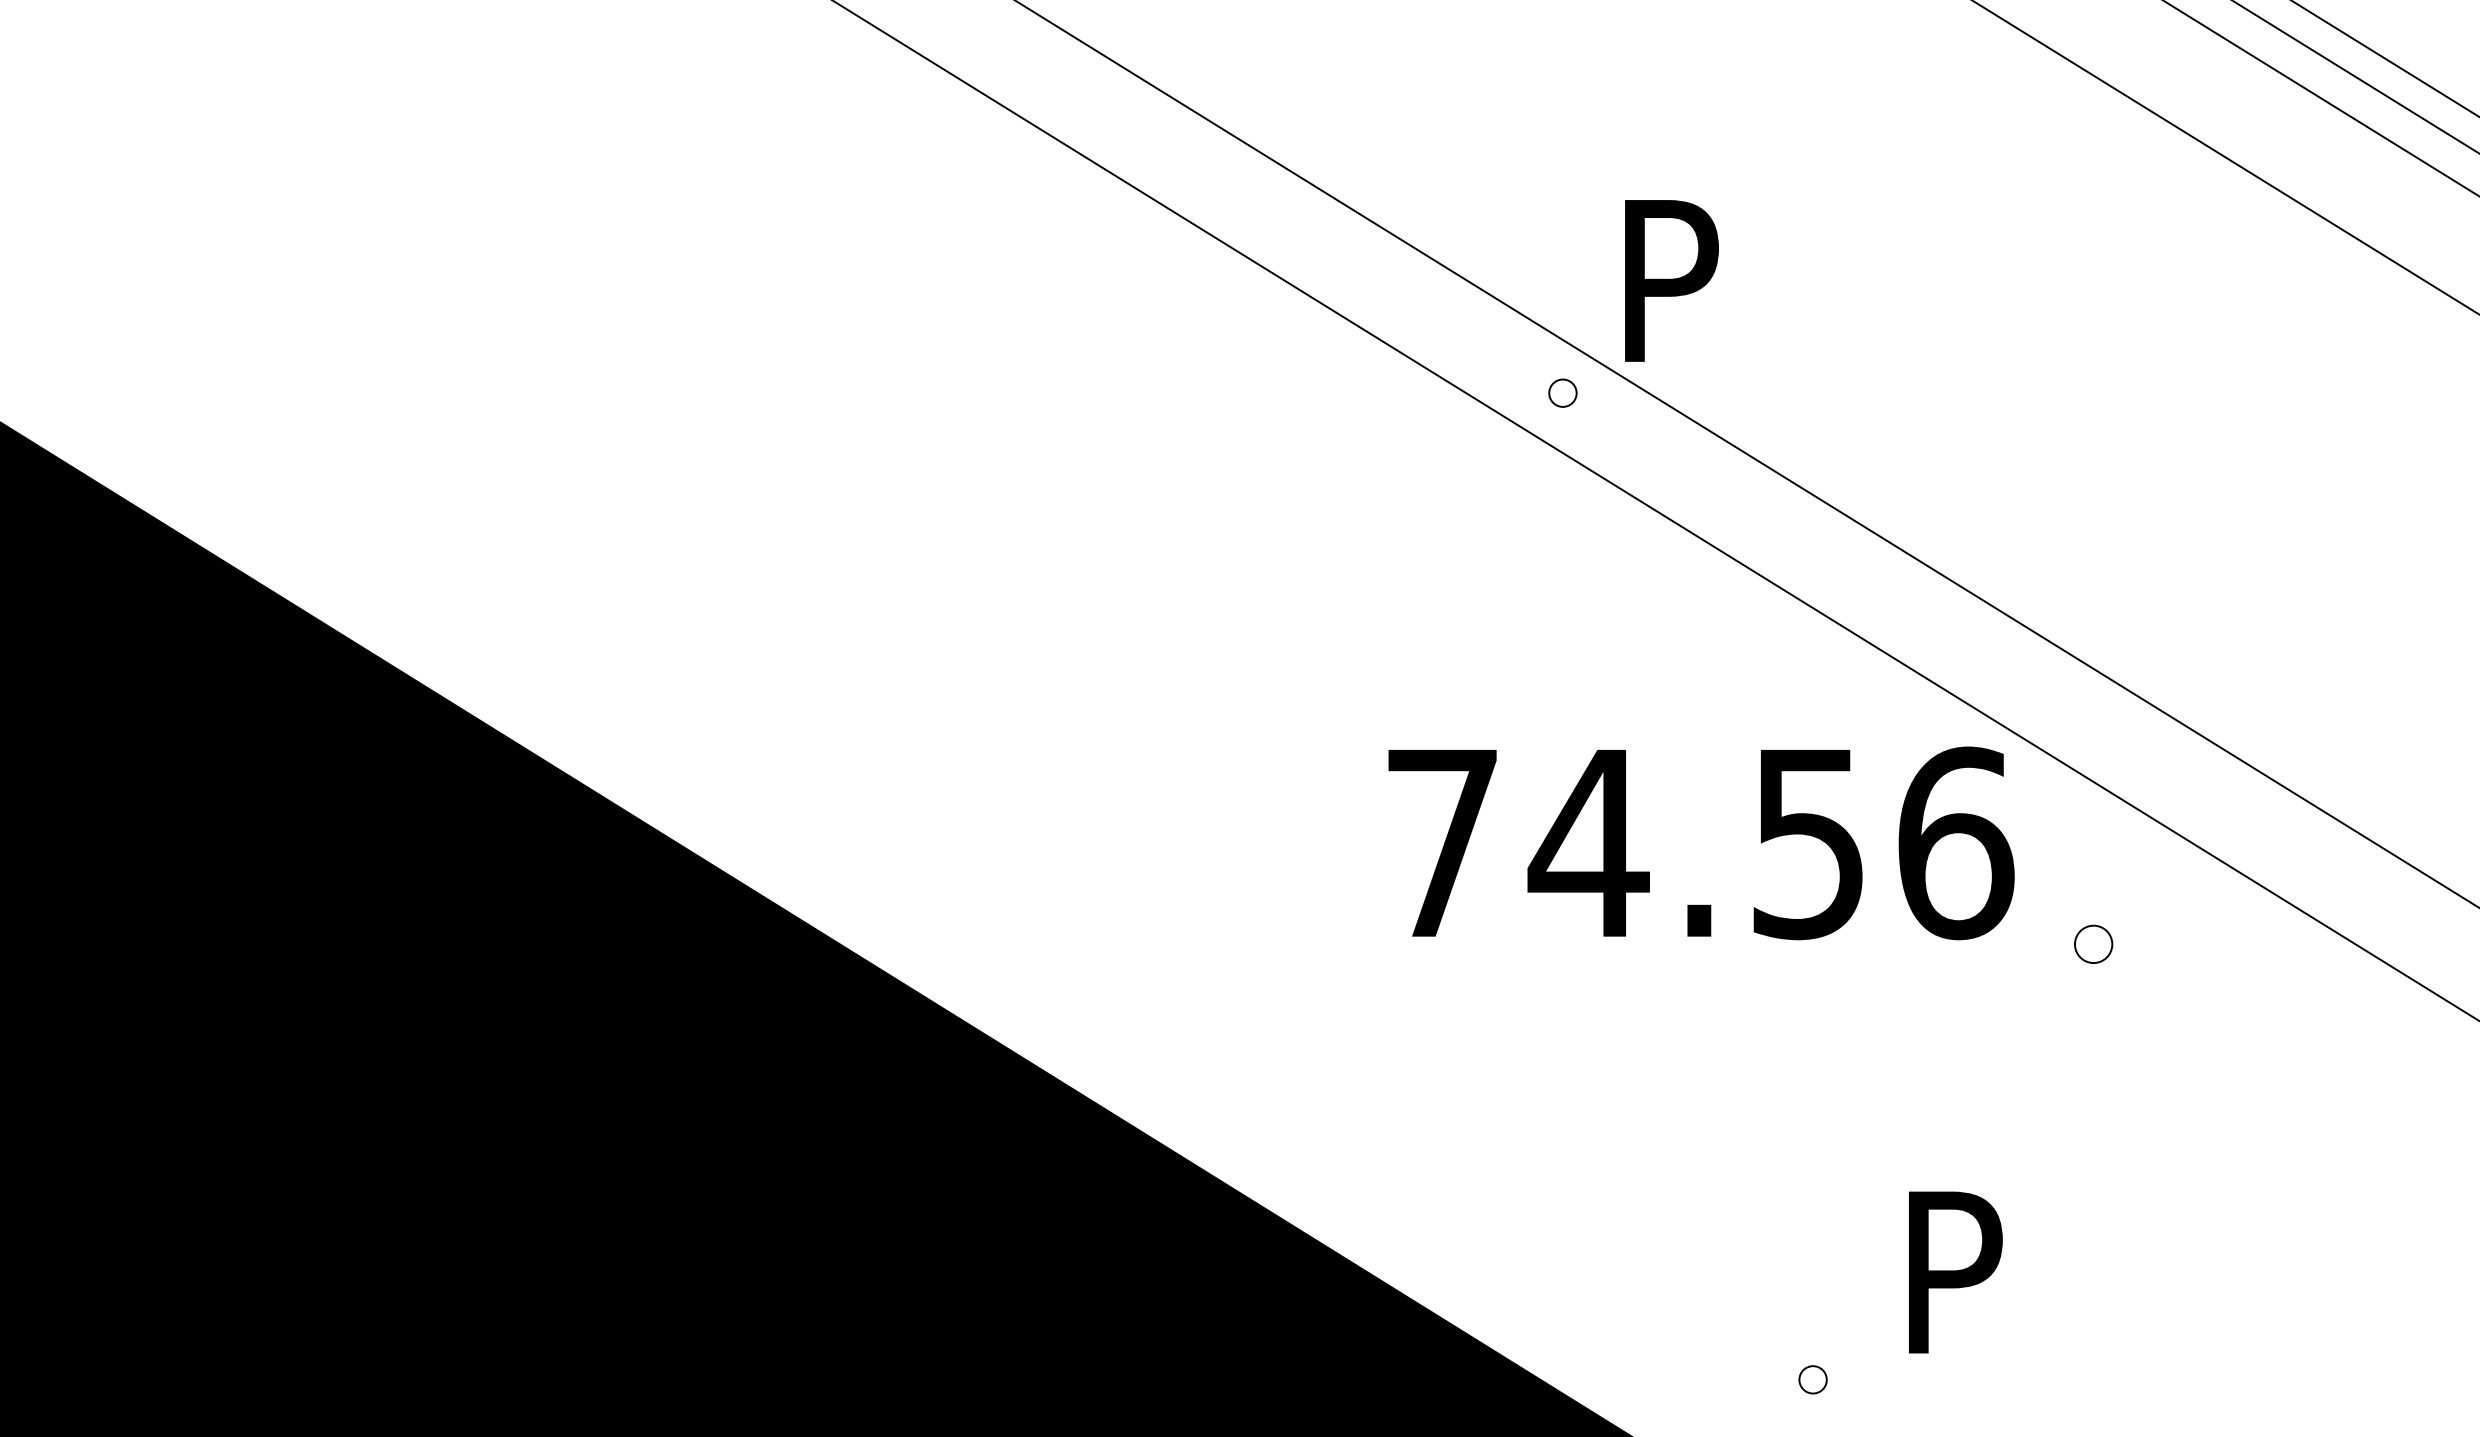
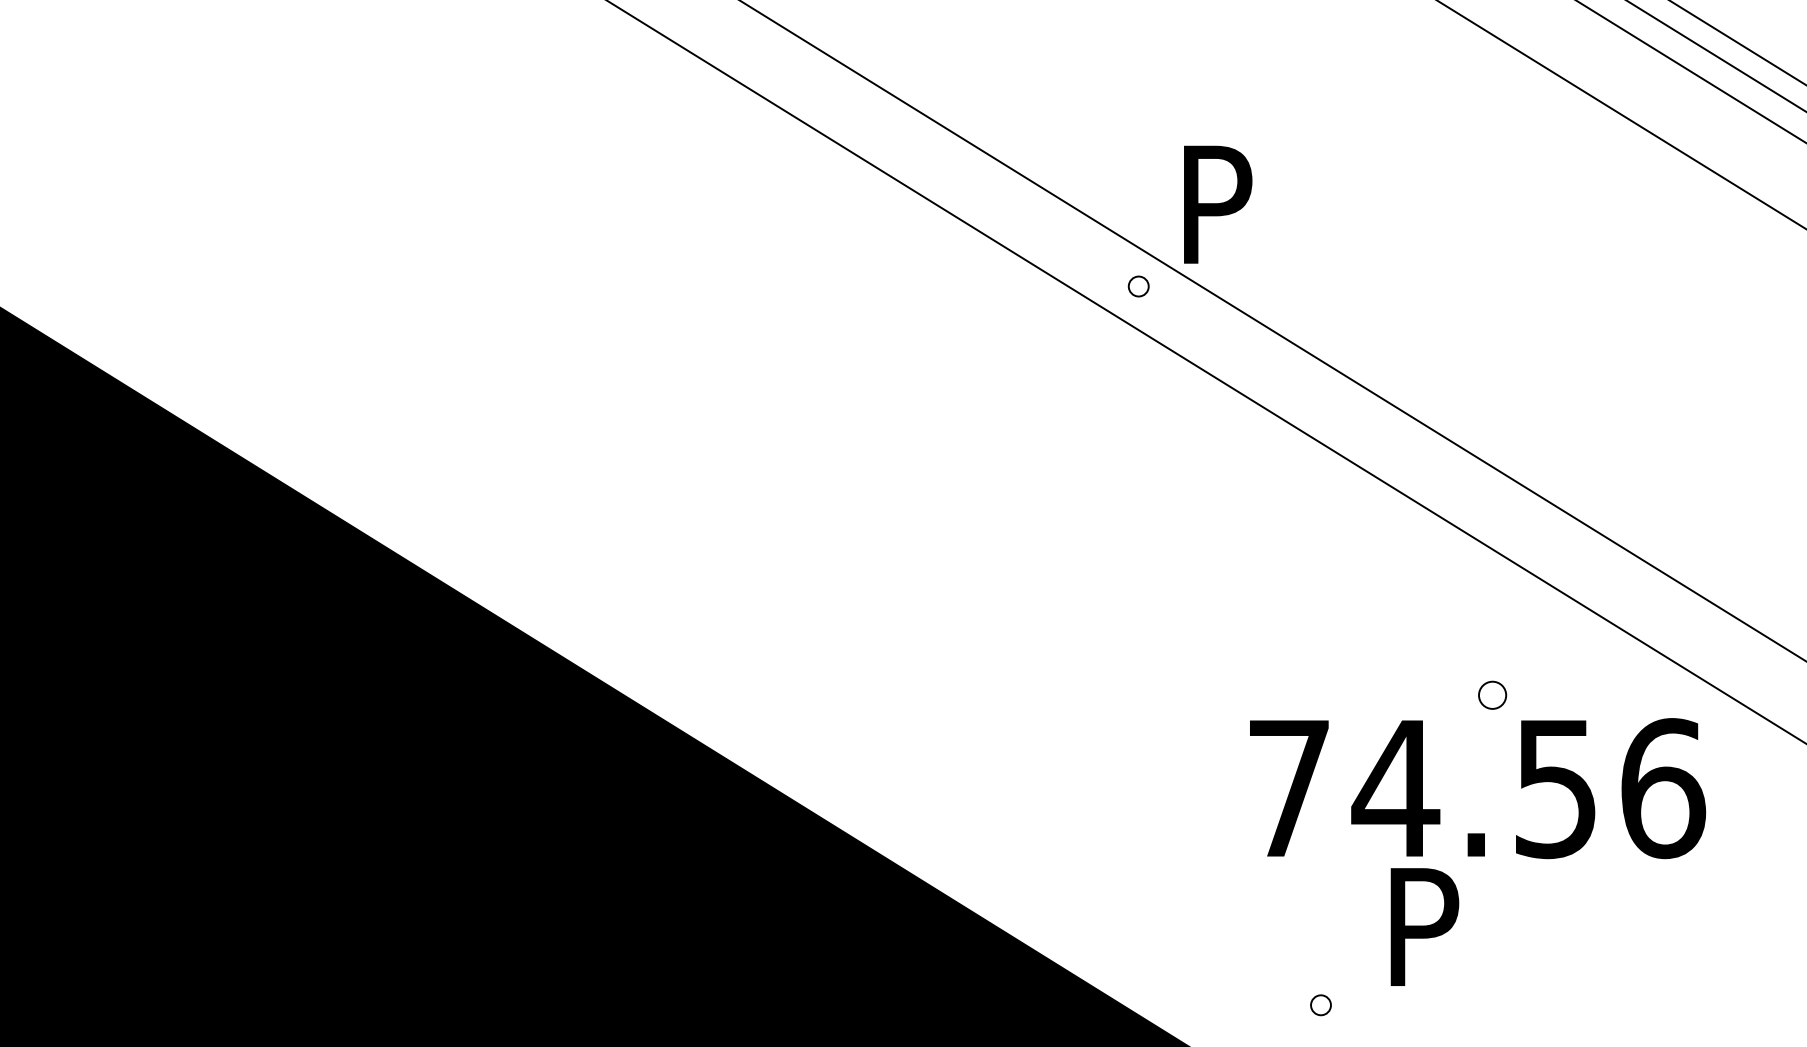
text: (1701, 843) -> (1477, 788), moved
part: (2093, 943) -> (1492, 694), moved

